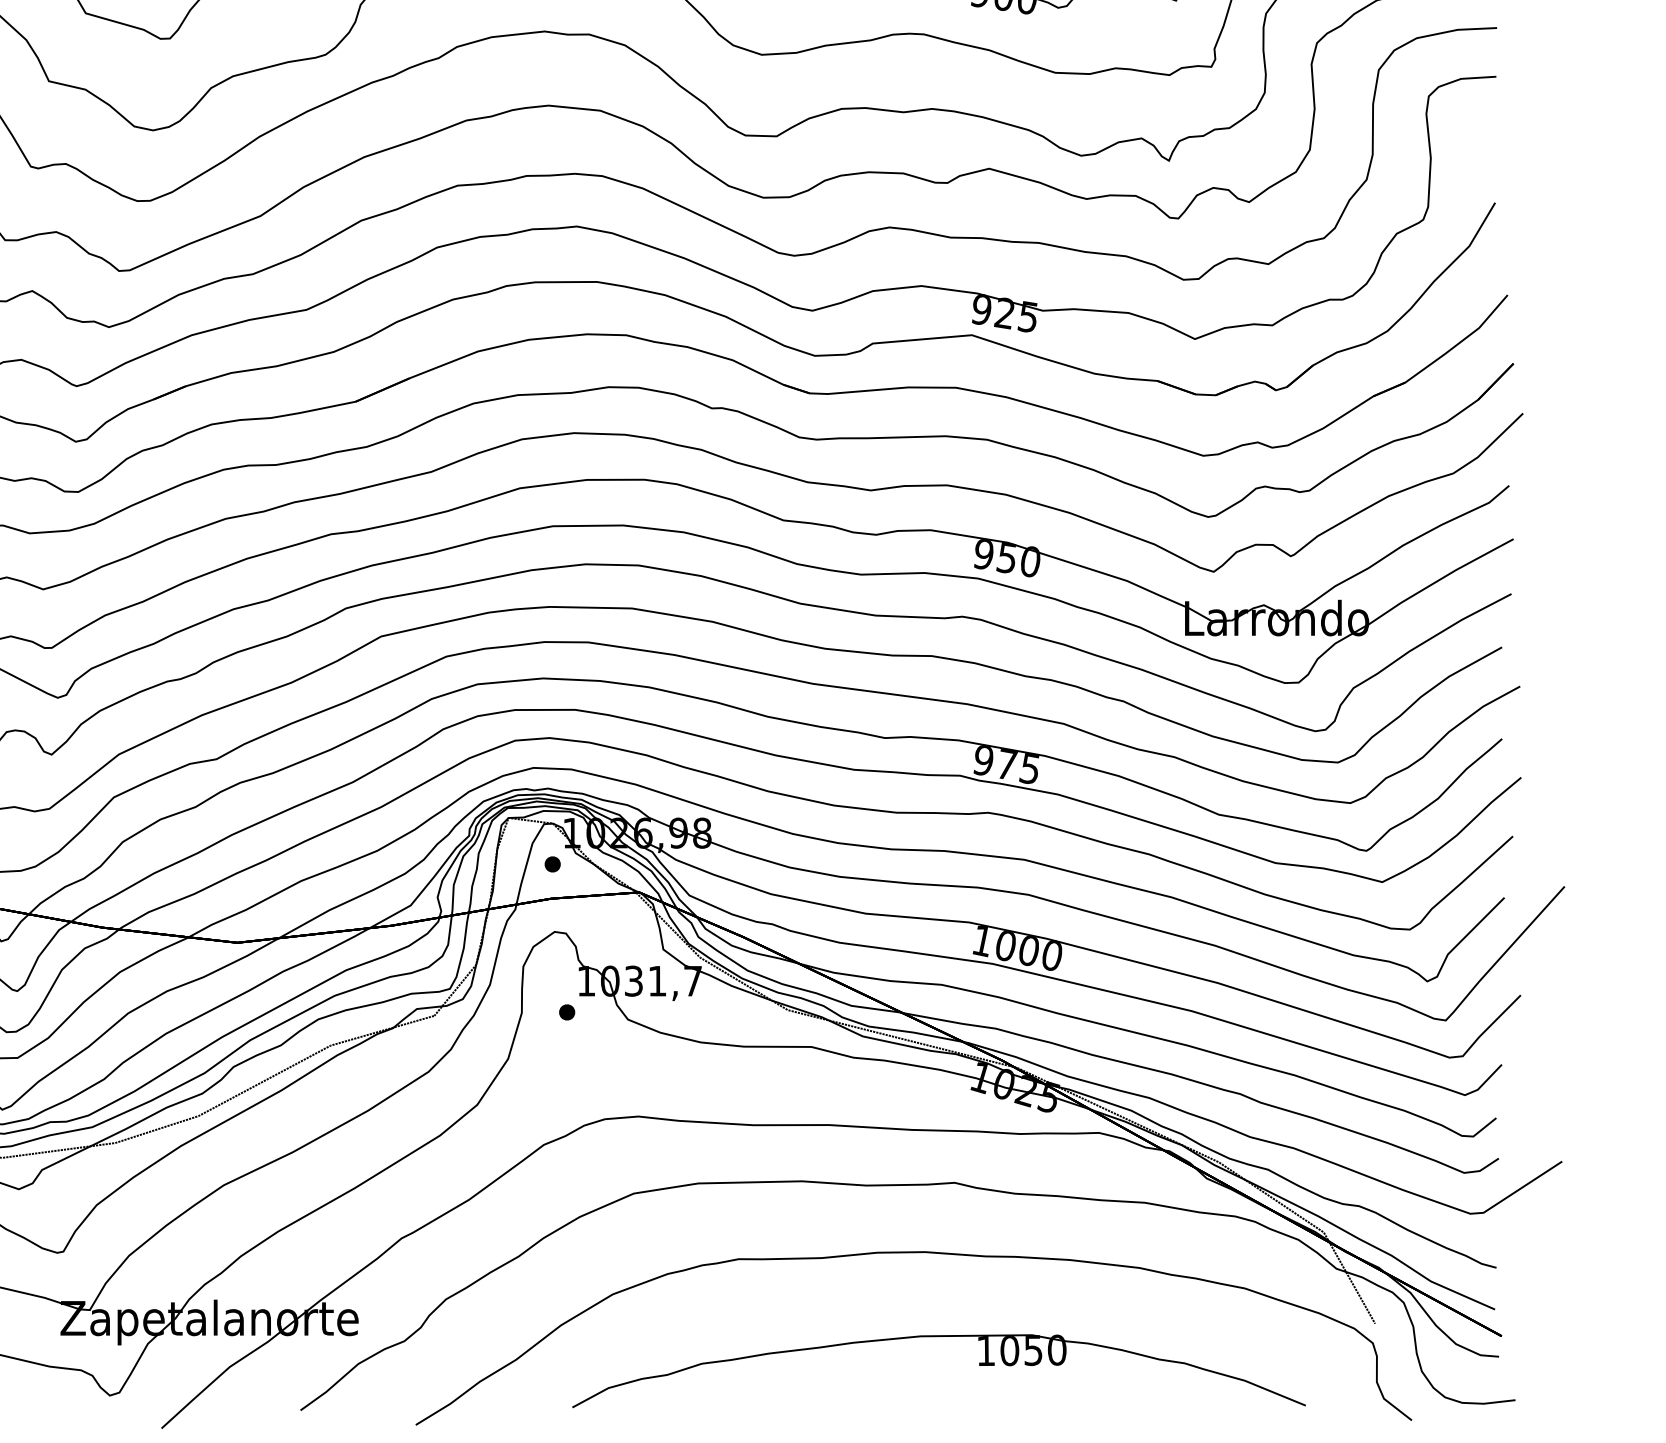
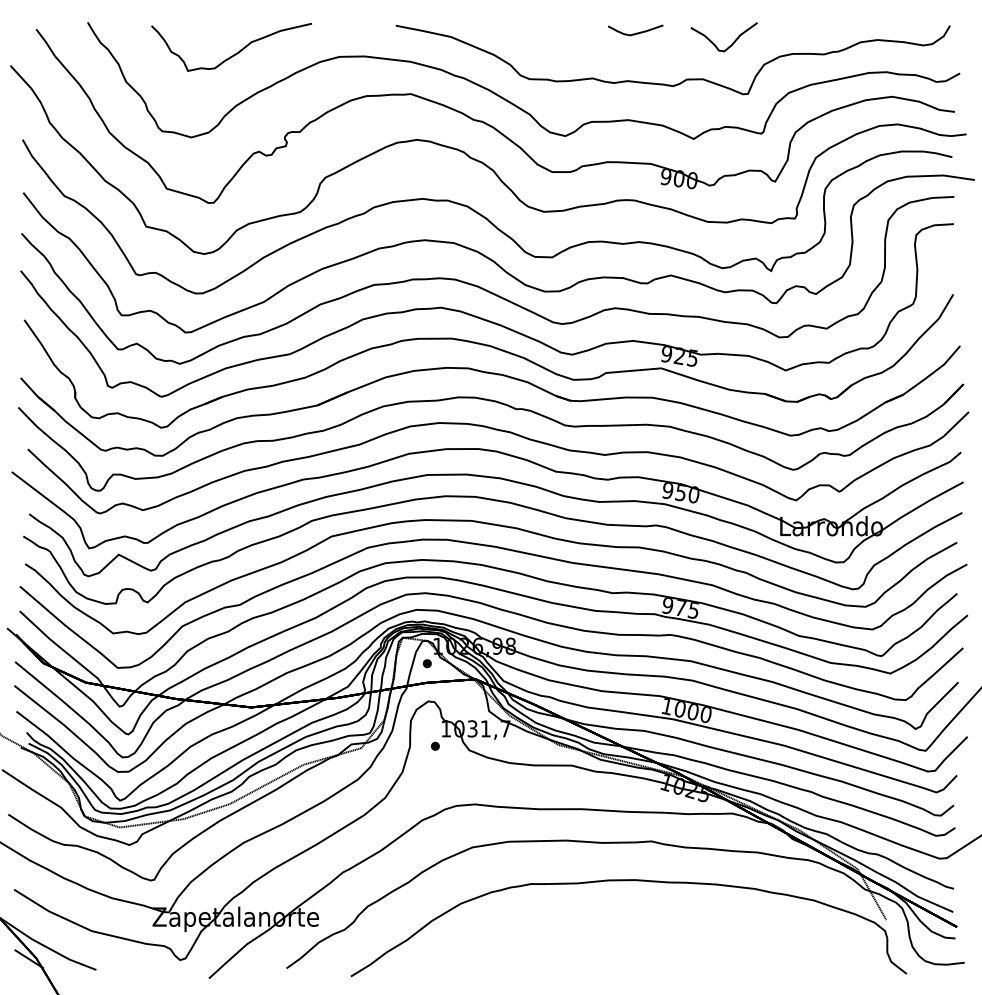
part: (938, 1337) -> (642, 927), removed

